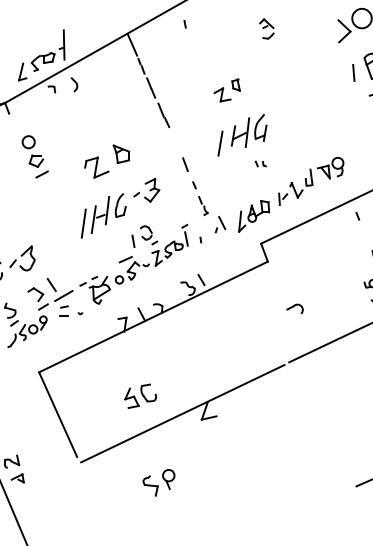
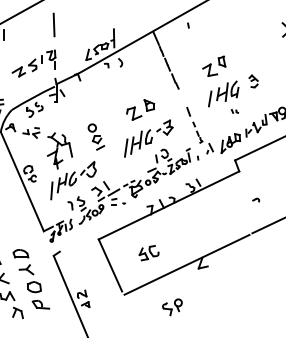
part: (266, 29) -> (253, 81), moved
part: (227, 89) -> (214, 65), size x1.43
part: (35, 155) -> (96, 136), moved
part: (295, 307) -> (256, 199), size x0.62
part: (139, 396) -> (148, 253), moved

